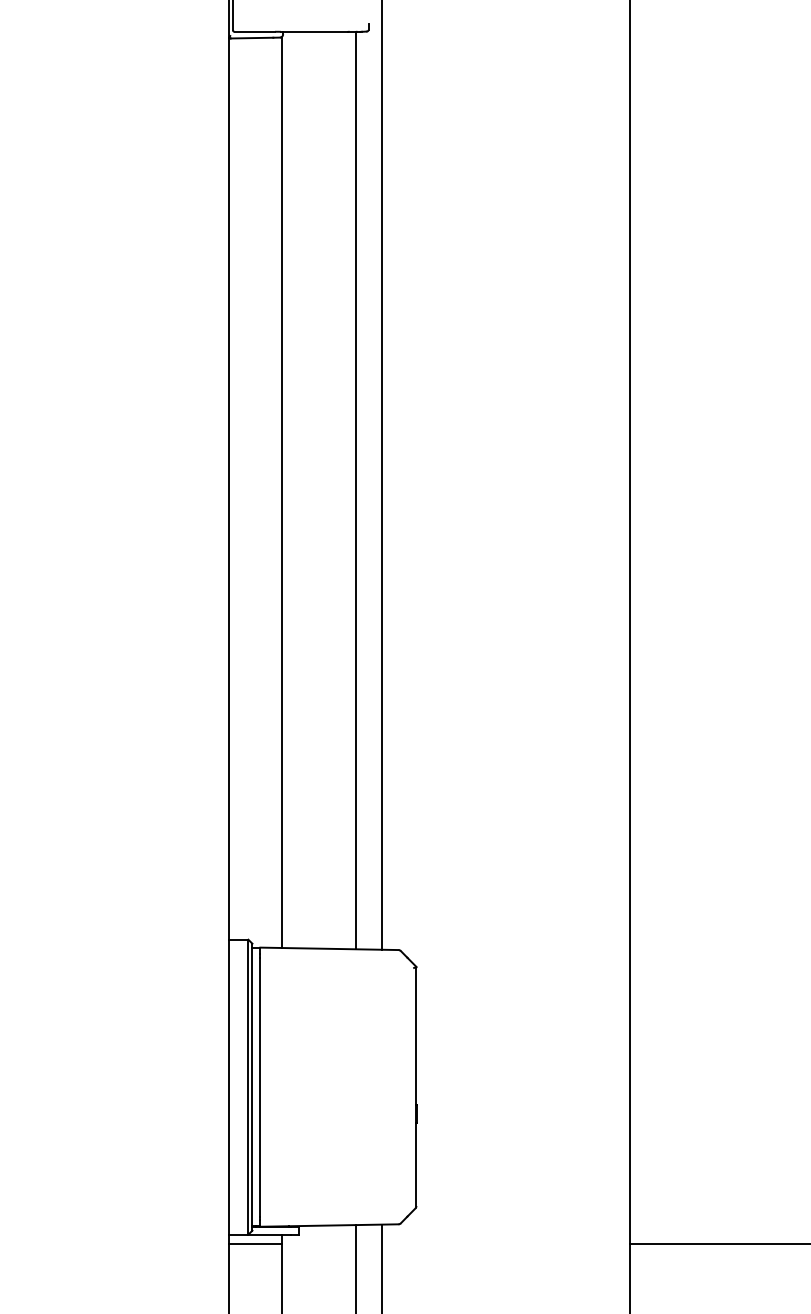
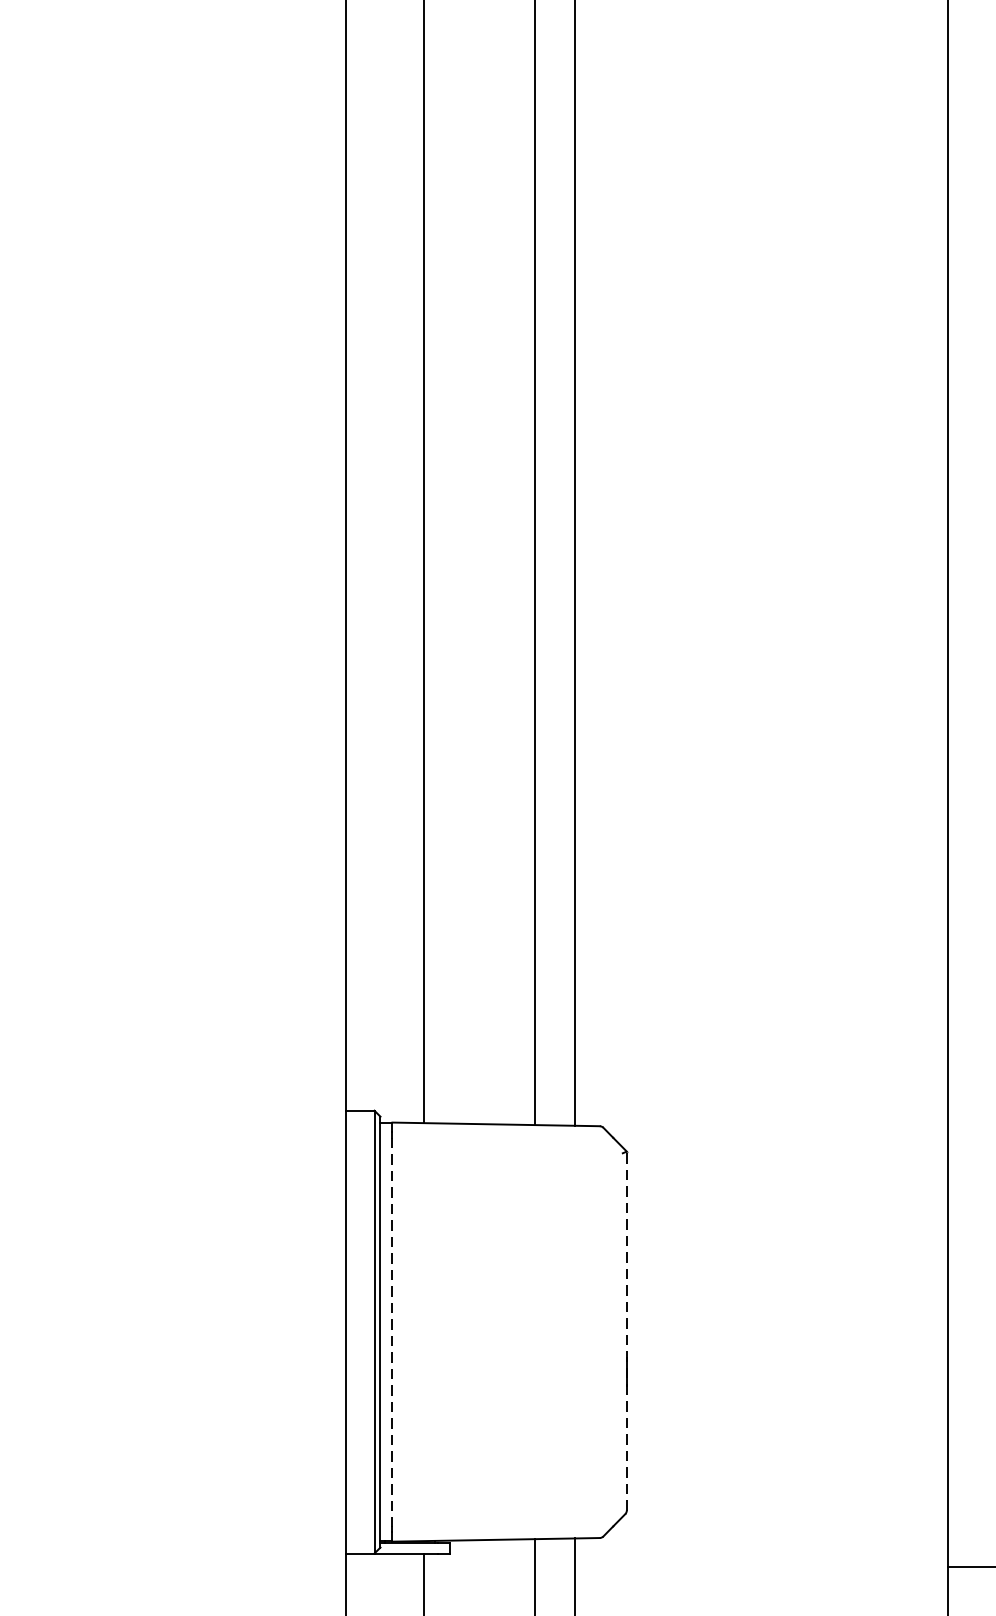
line: (416, 1086) -> (626, 1331), solid -> dashed
line: (260, 1087) -> (392, 1332), solid -> dashed
line: (255, 1243) -> (385, 1566), removed

